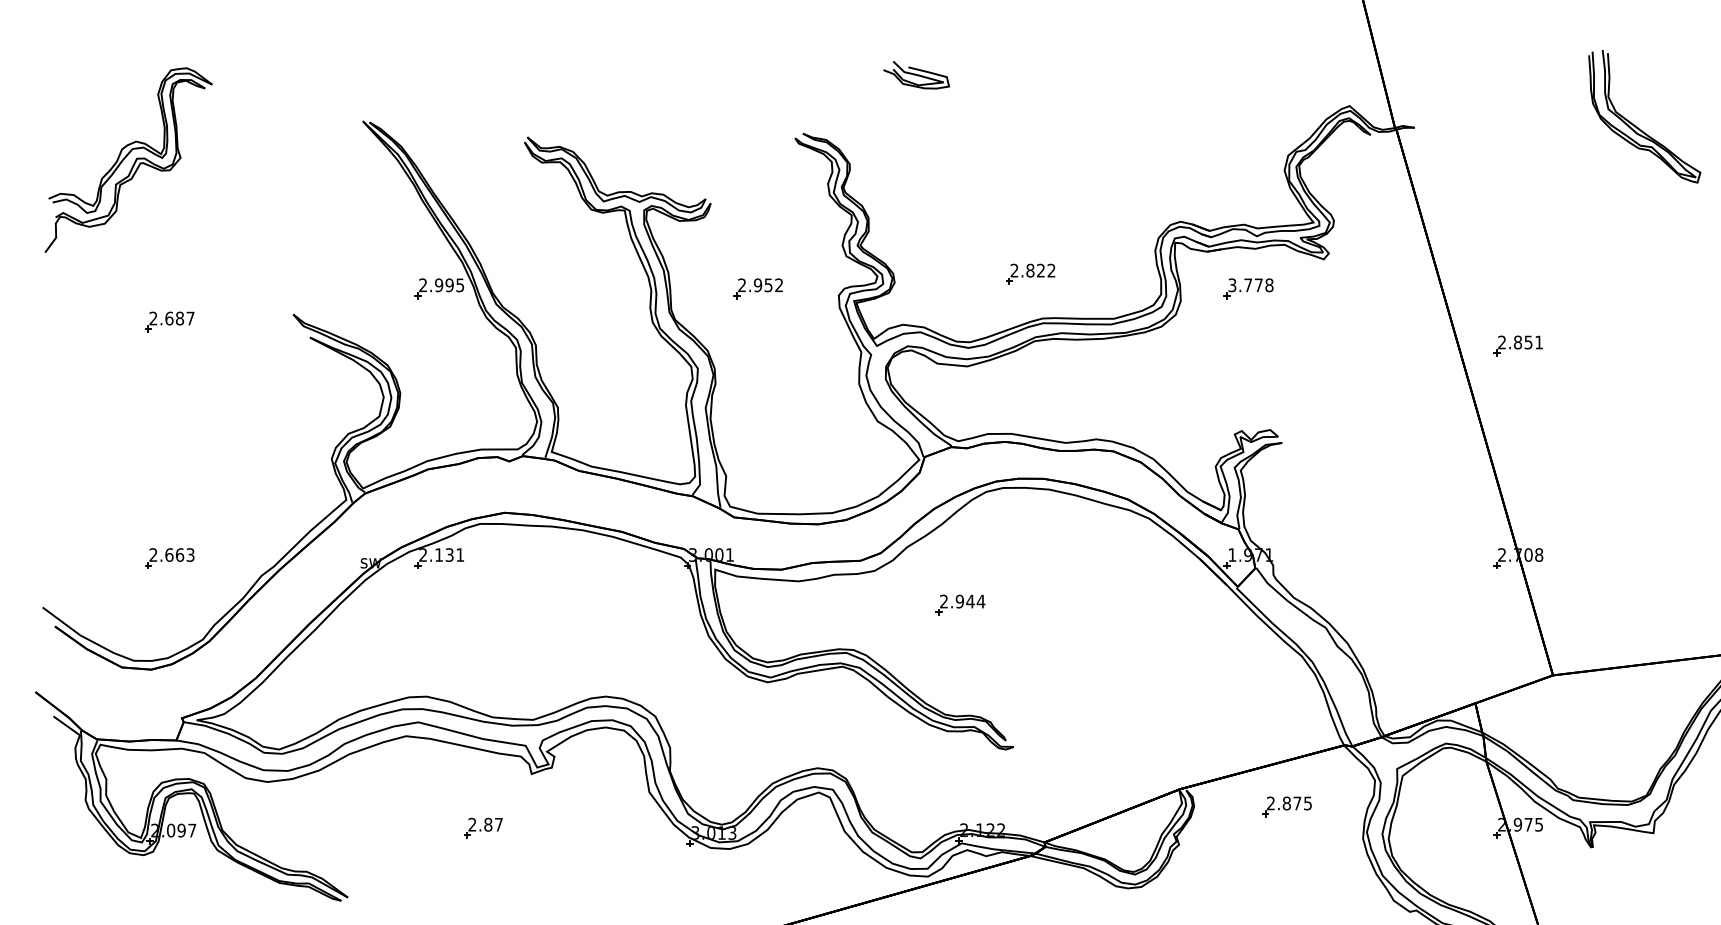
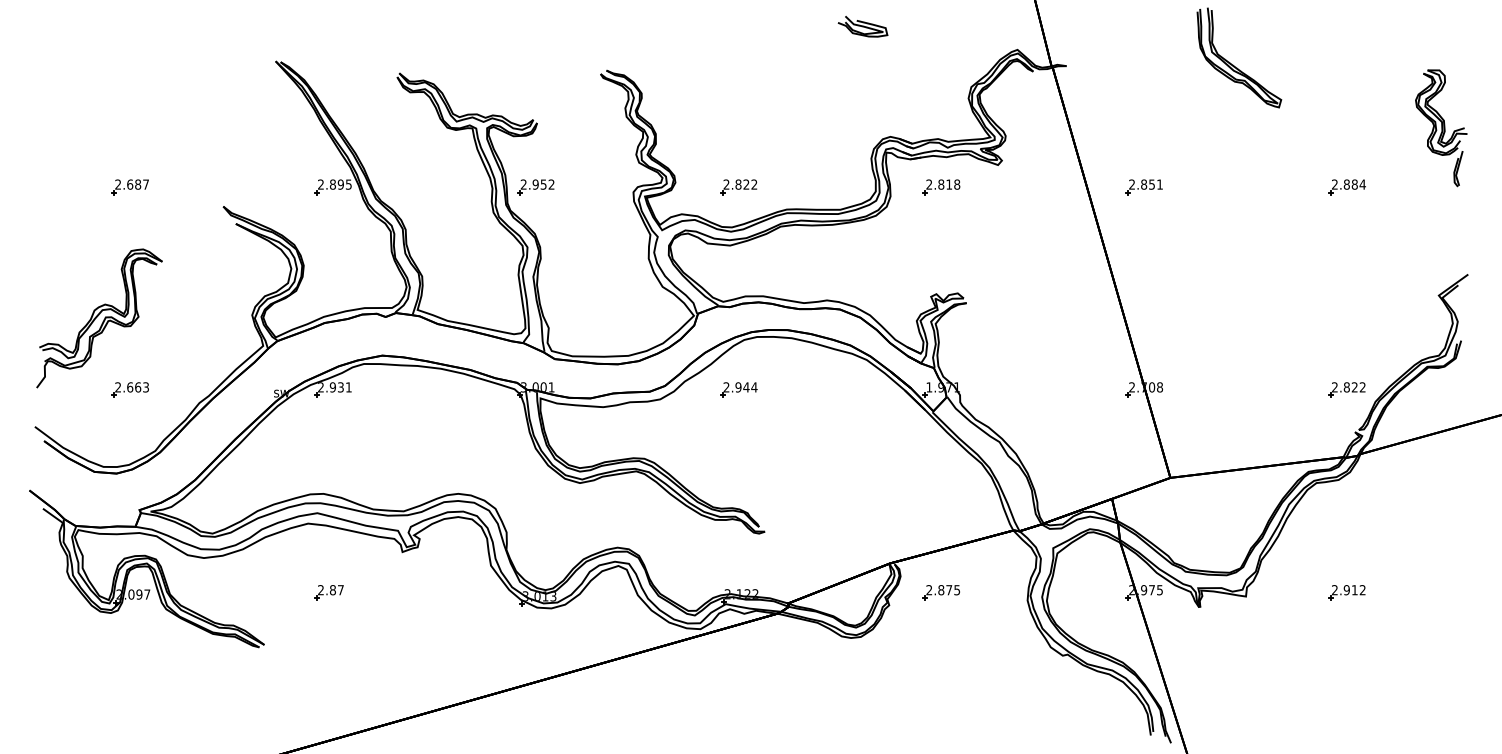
part: (916, 75) -> (862, 26), moved
part: (128, 160) -> (99, 318), moved
part: (1030, 274) -> (738, 187), moved
text: (438, 285) -> (332, 184), 2.995 -> 2.895
text: (1244, 285) -> (938, 184), 3.778 -> 2.818
part: (757, 289) -> (535, 187), moved
part: (168, 322) -> (129, 187), moved
part: (1517, 346) -> (1143, 187), moved
text: (438, 555) -> (332, 387), 2.131 -> 2.931
part: (959, 604) -> (738, 389), moved
part: (1285, 806) -> (940, 592), moved
part: (482, 827) -> (328, 592), moved

